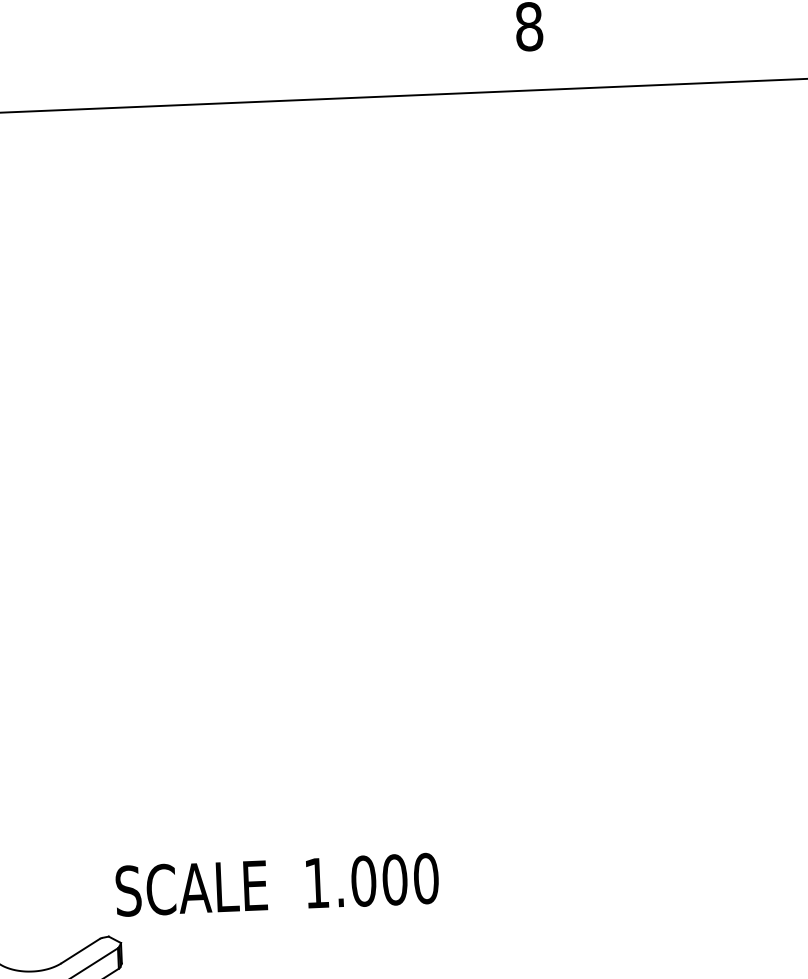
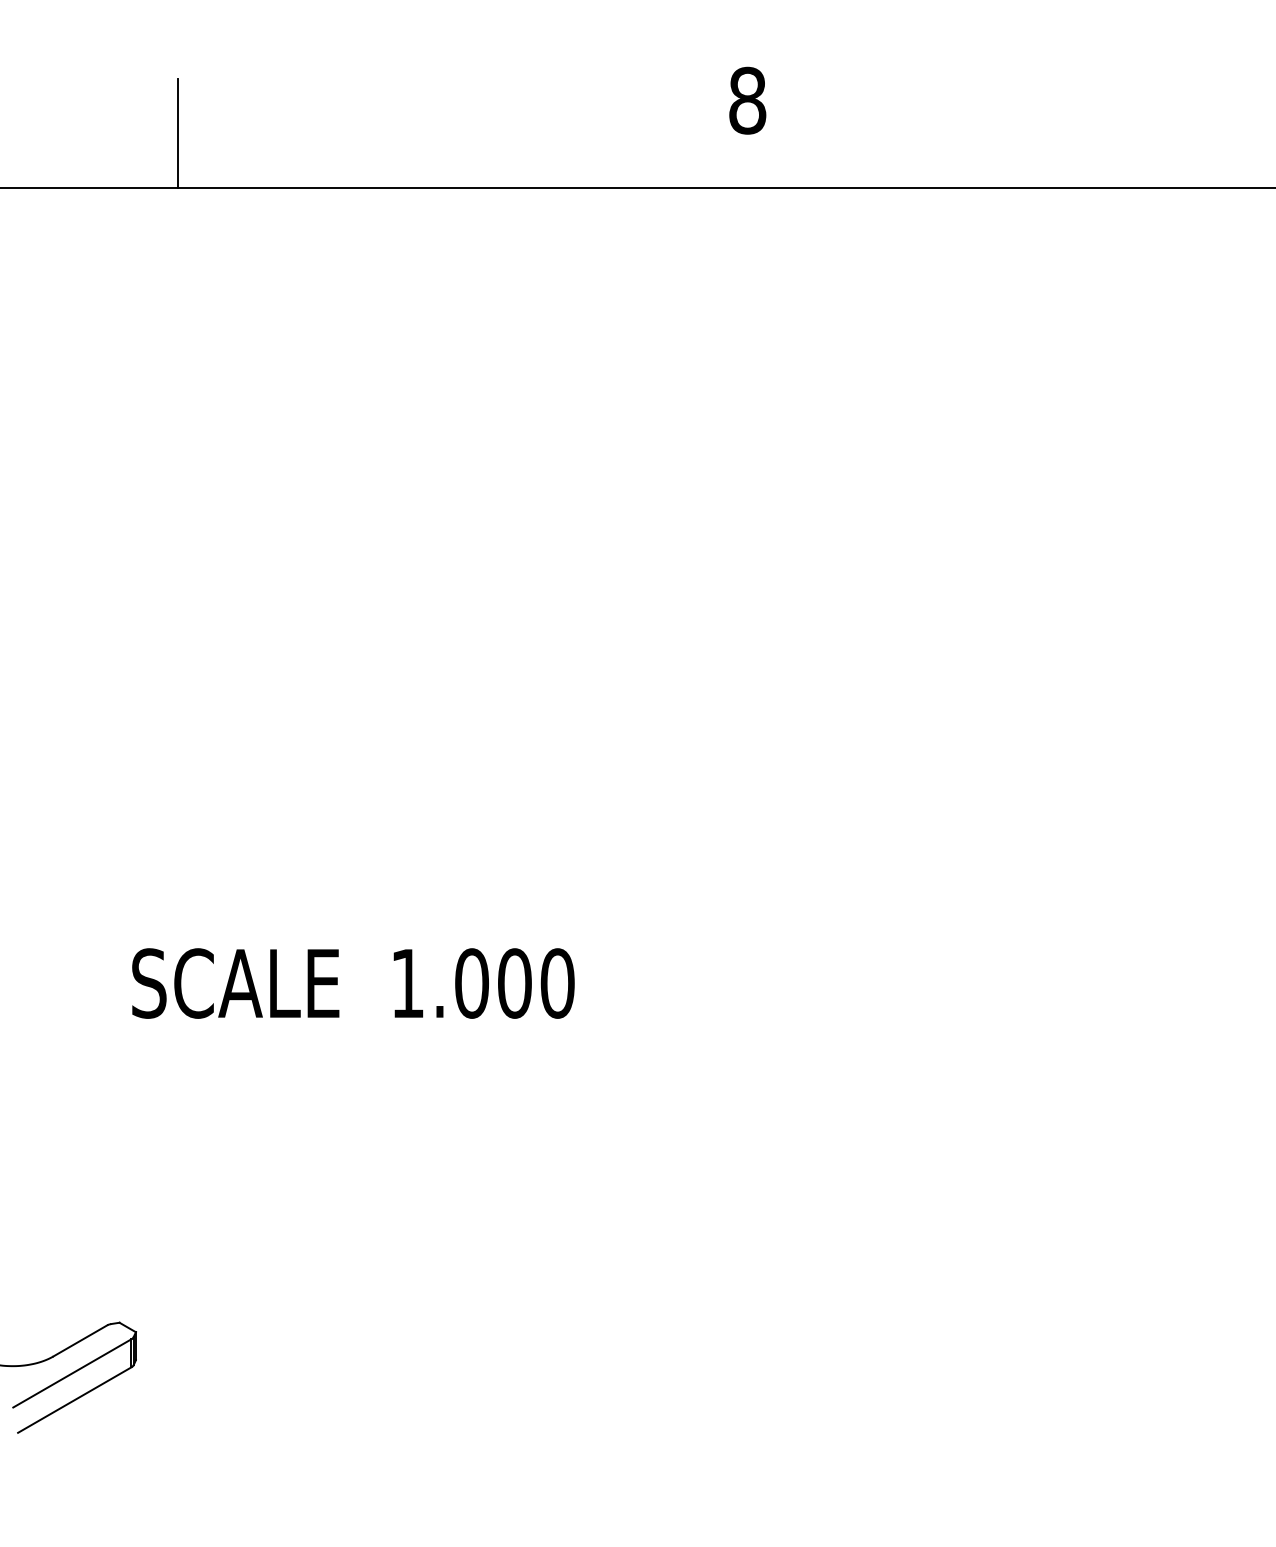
line: (115, 68) -> (178, 133), added
text: (277, 884) -> (353, 983), moved

